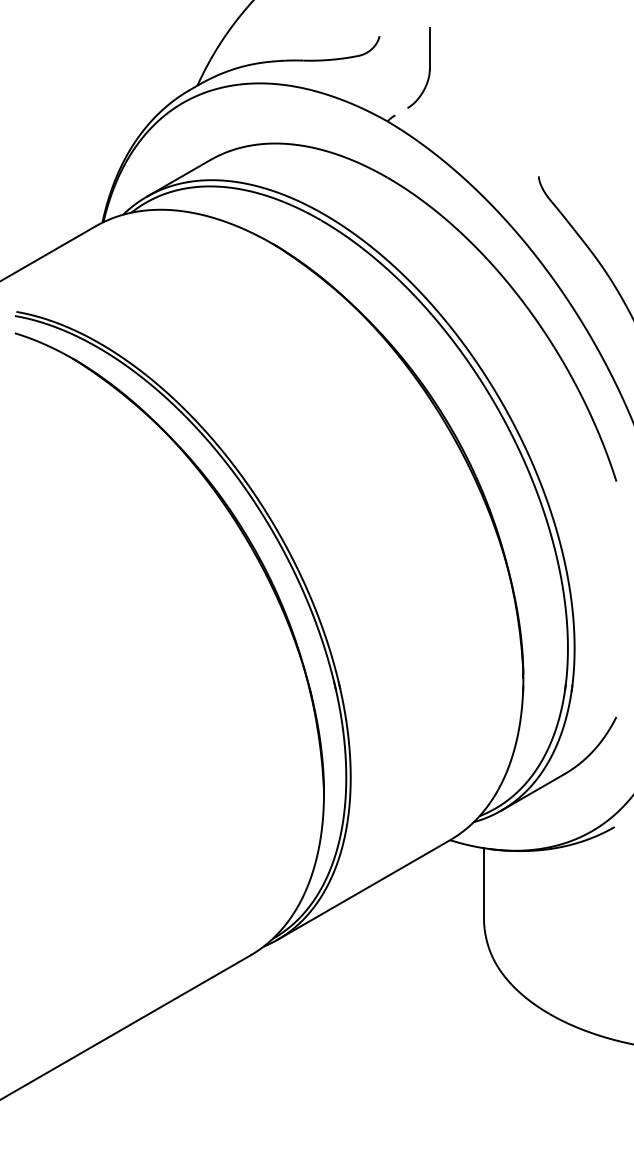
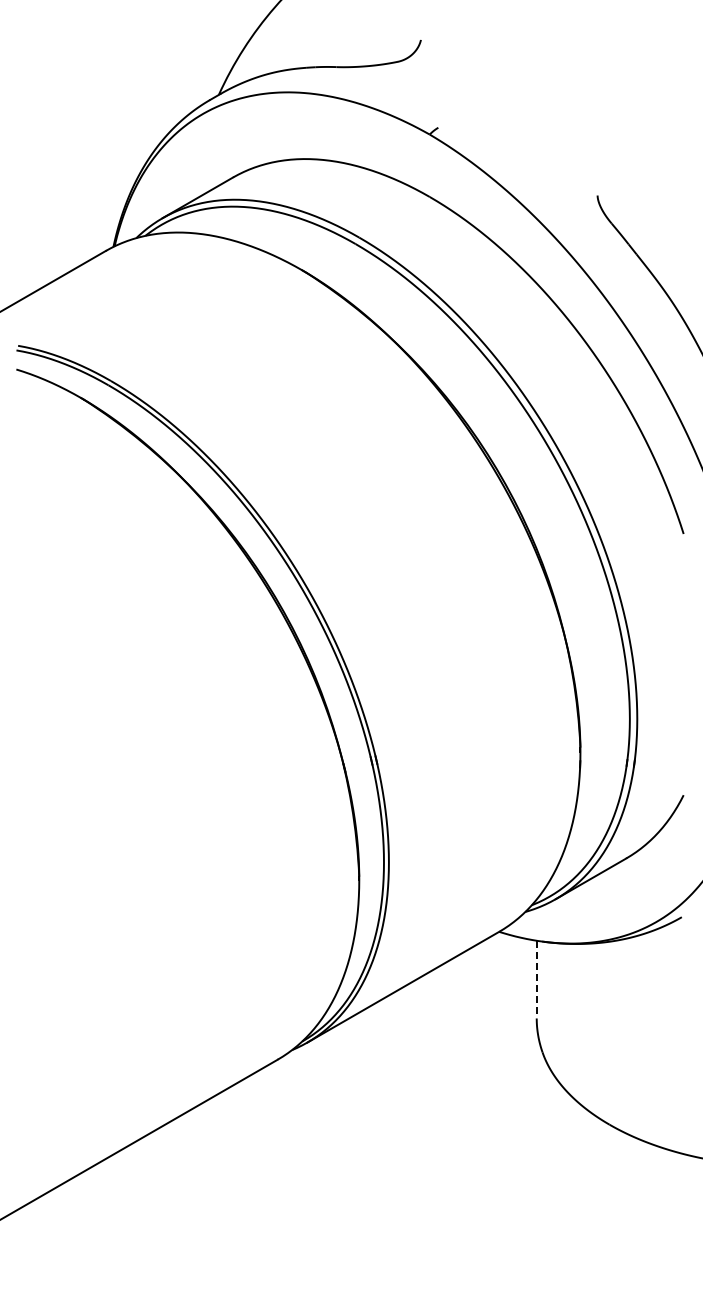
part: (428, 69) -> (475, 77), removed
line: (483, 883) -> (536, 979), solid -> dashed

